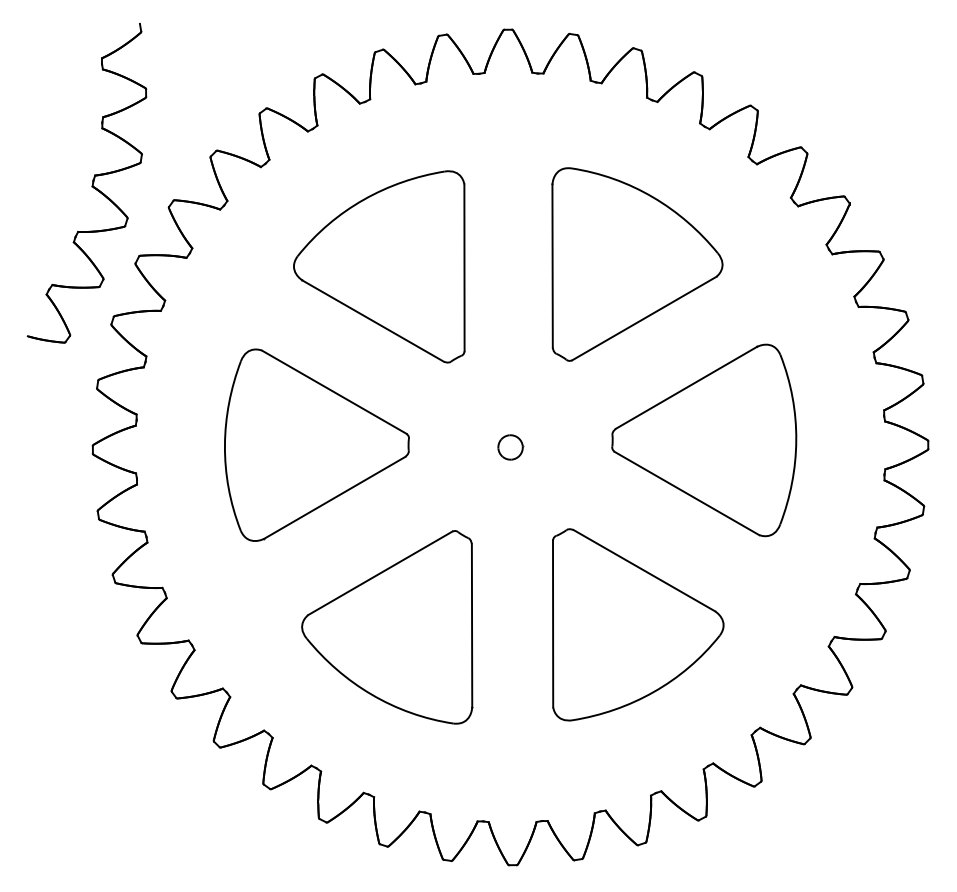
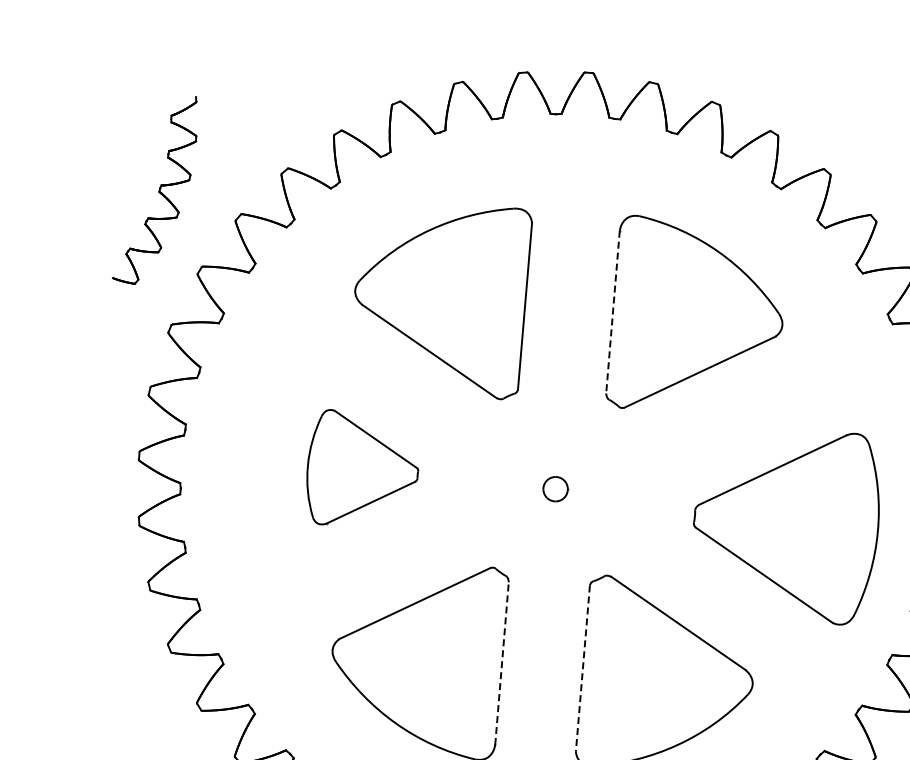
part: (86, 182) -> (155, 188), size x0.6
line: (552, 266) -> (612, 312), solid -> dashed
part: (704, 440) -> (786, 524), moved
part: (316, 444) -> (362, 469), size x0.6
line: (553, 624) -> (583, 669), solid -> dashed
line: (472, 625) -> (502, 663), solid -> dashed

